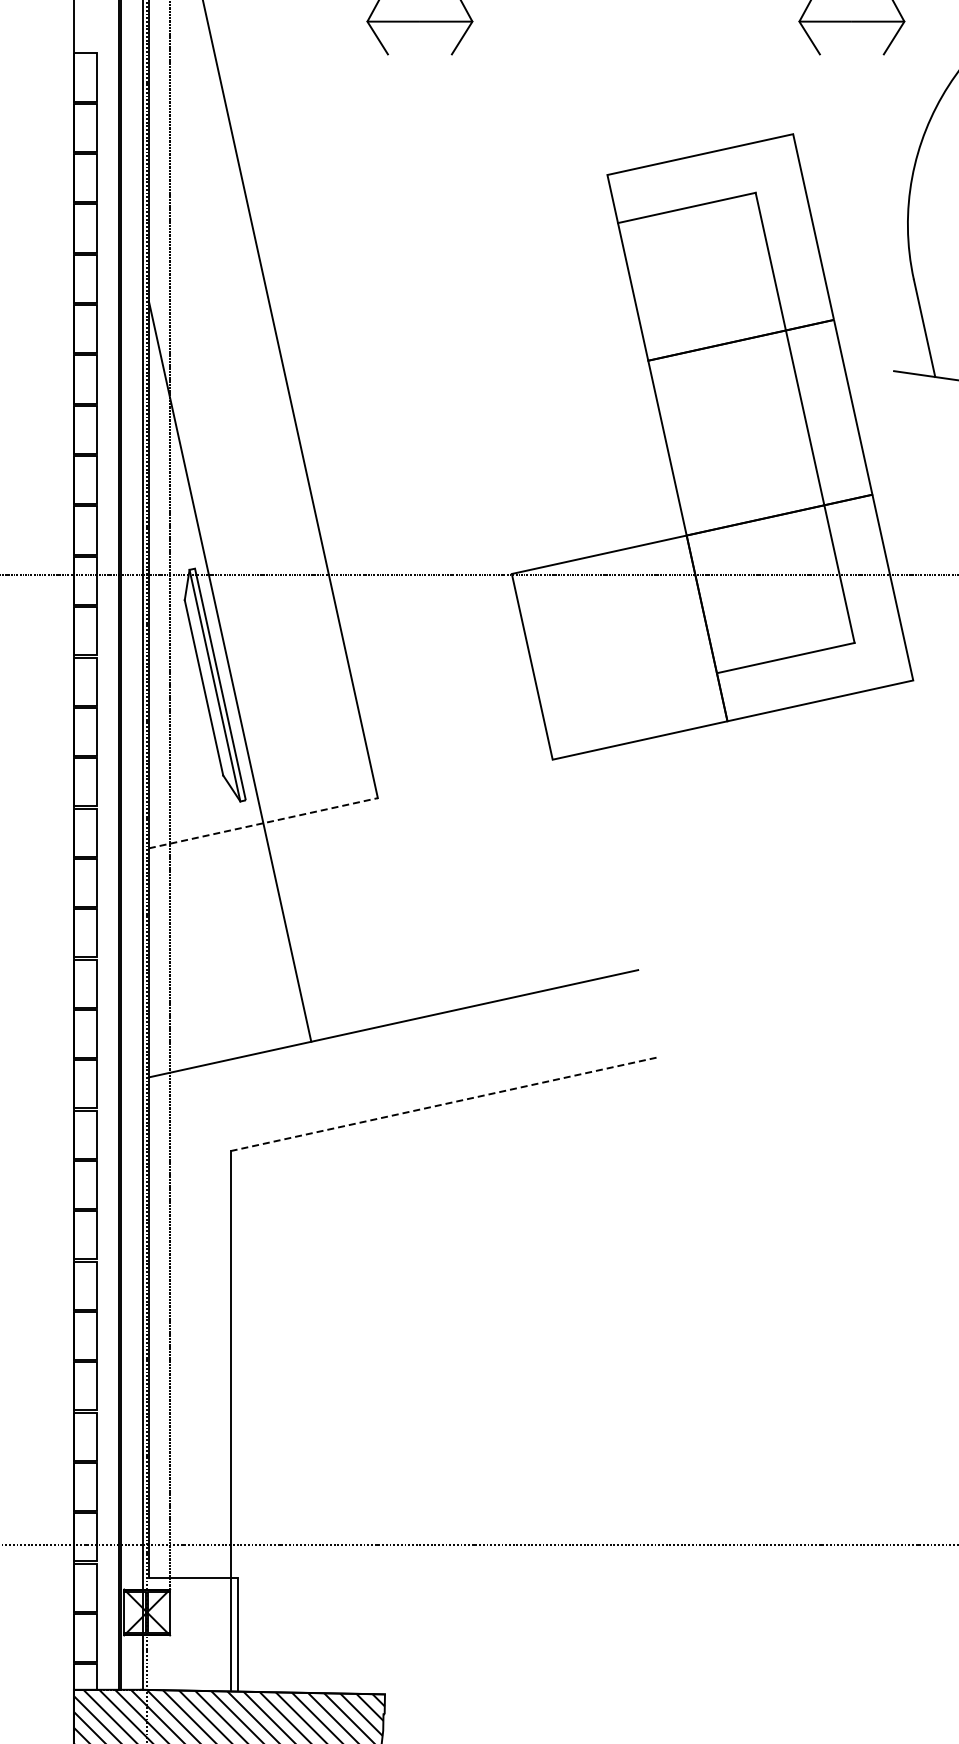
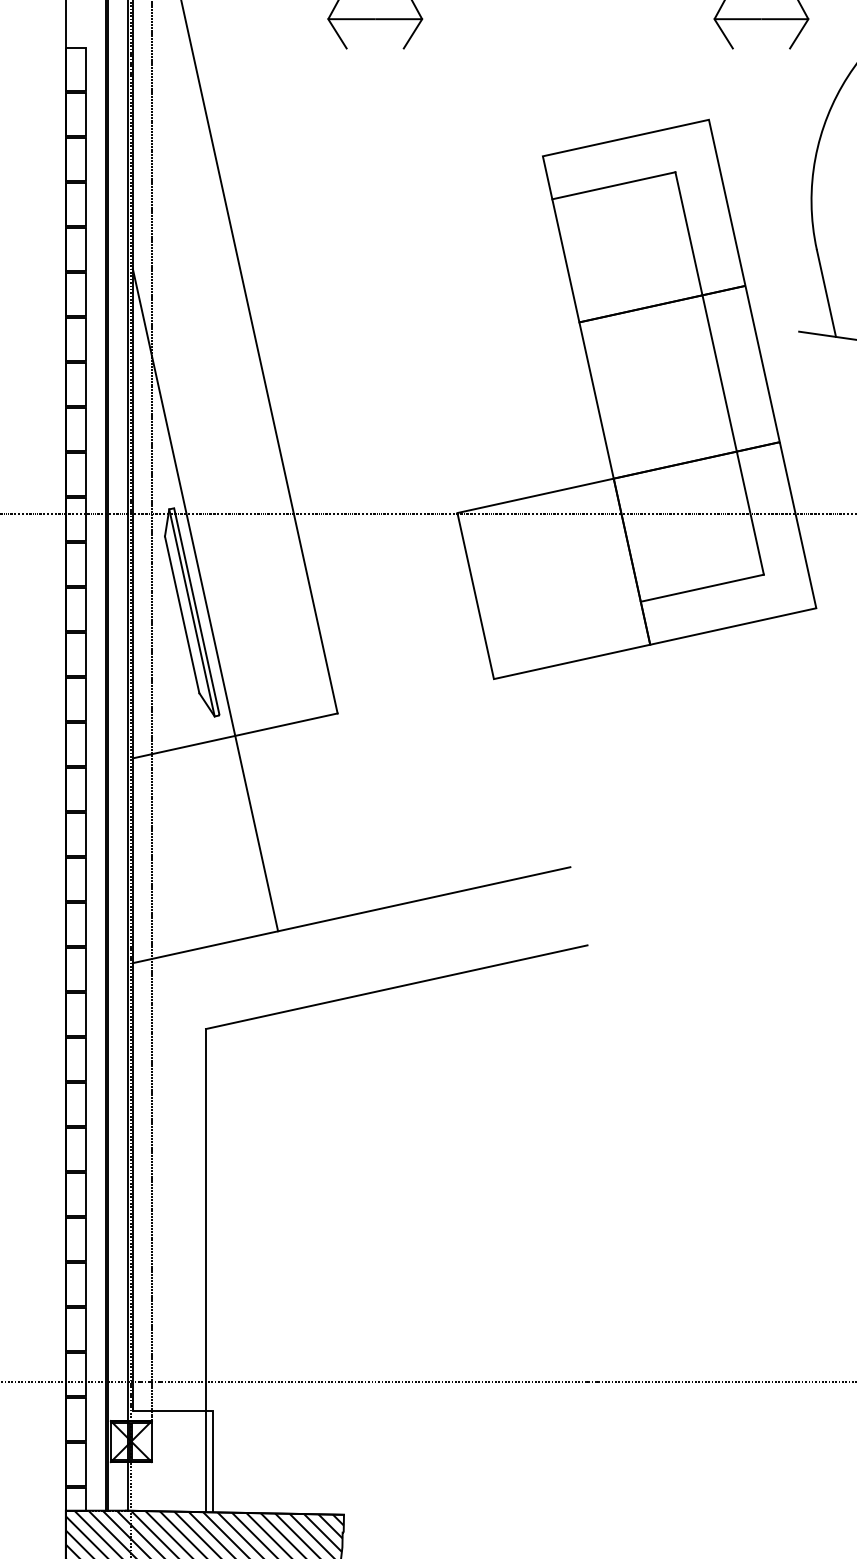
line: (263, 823) -> (235, 736), dashed -> solid
line: (444, 1104) -> (397, 987), dashed -> solid

